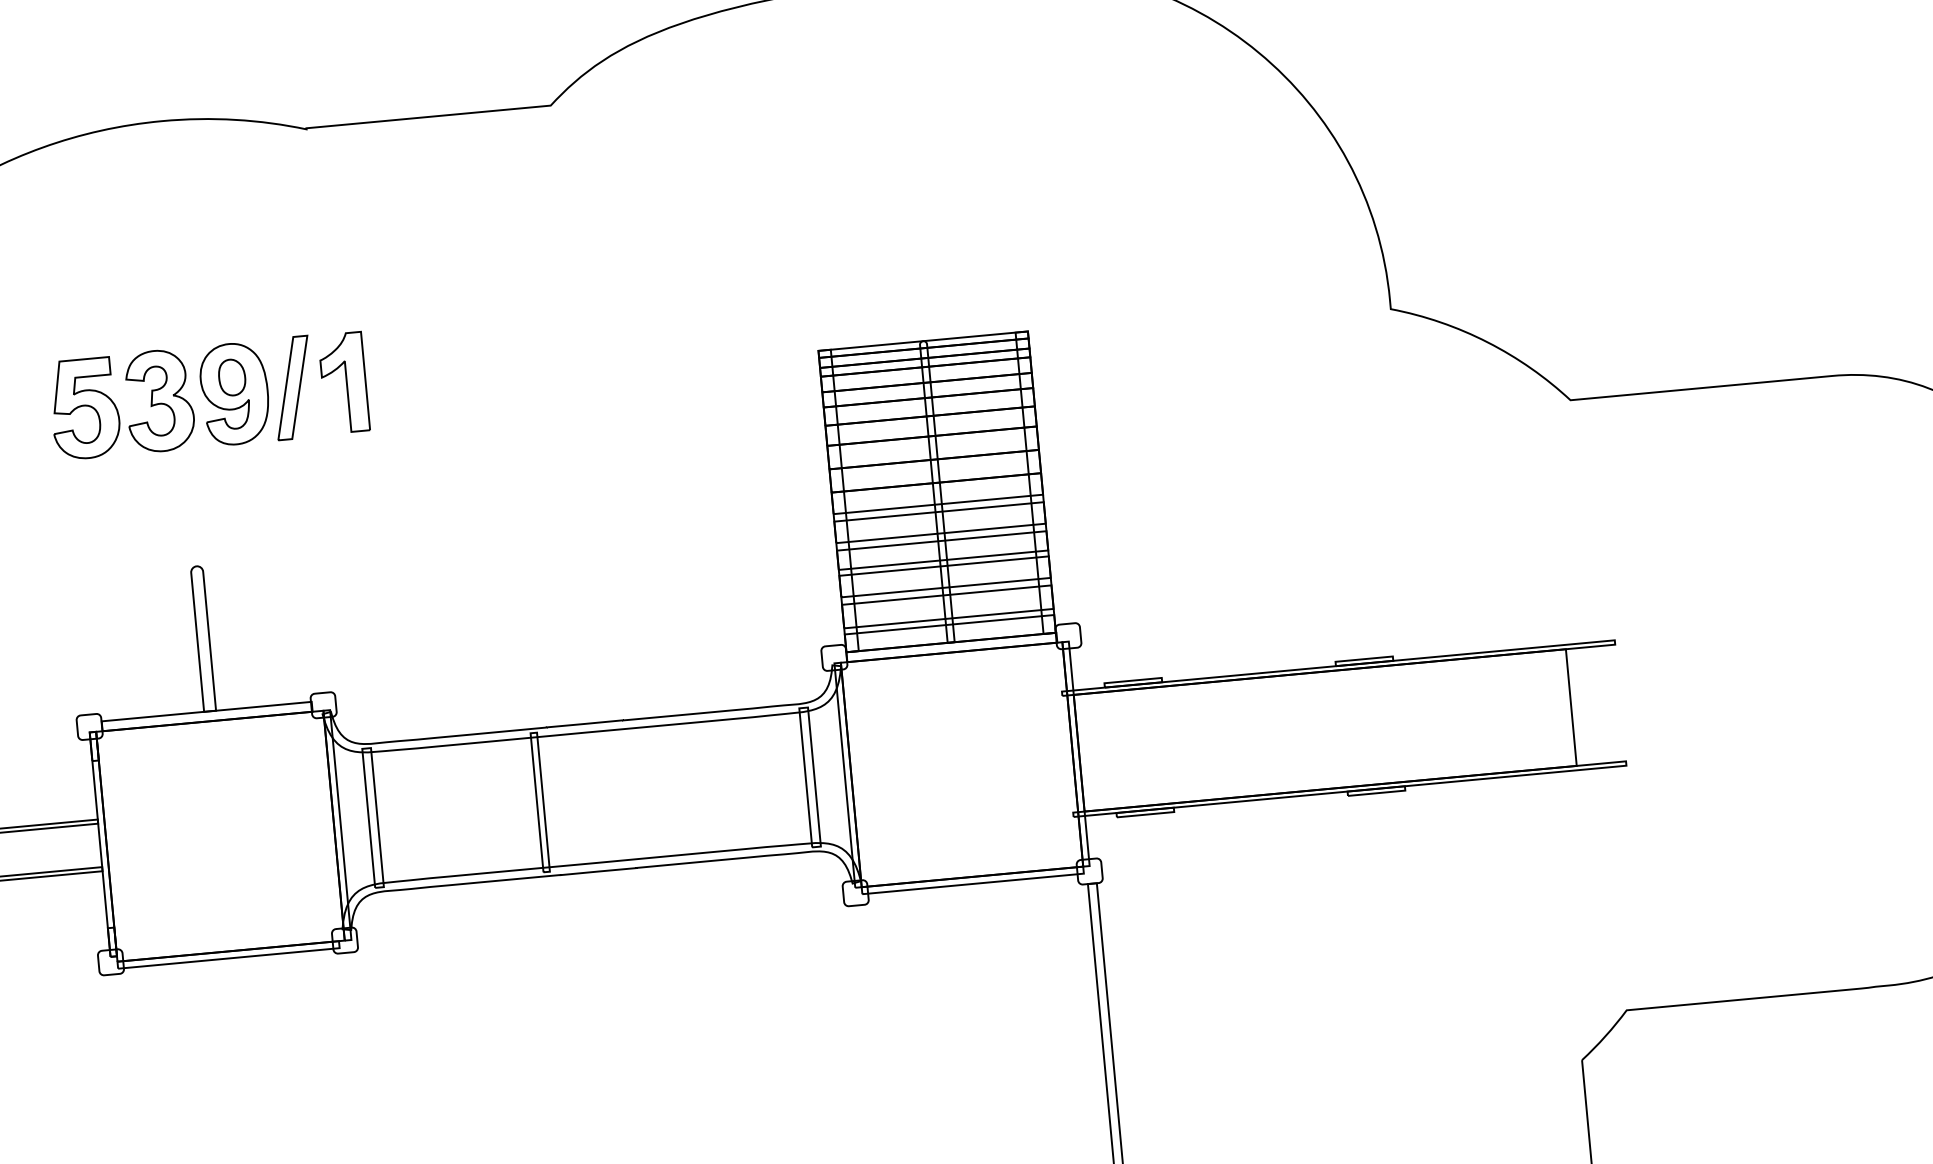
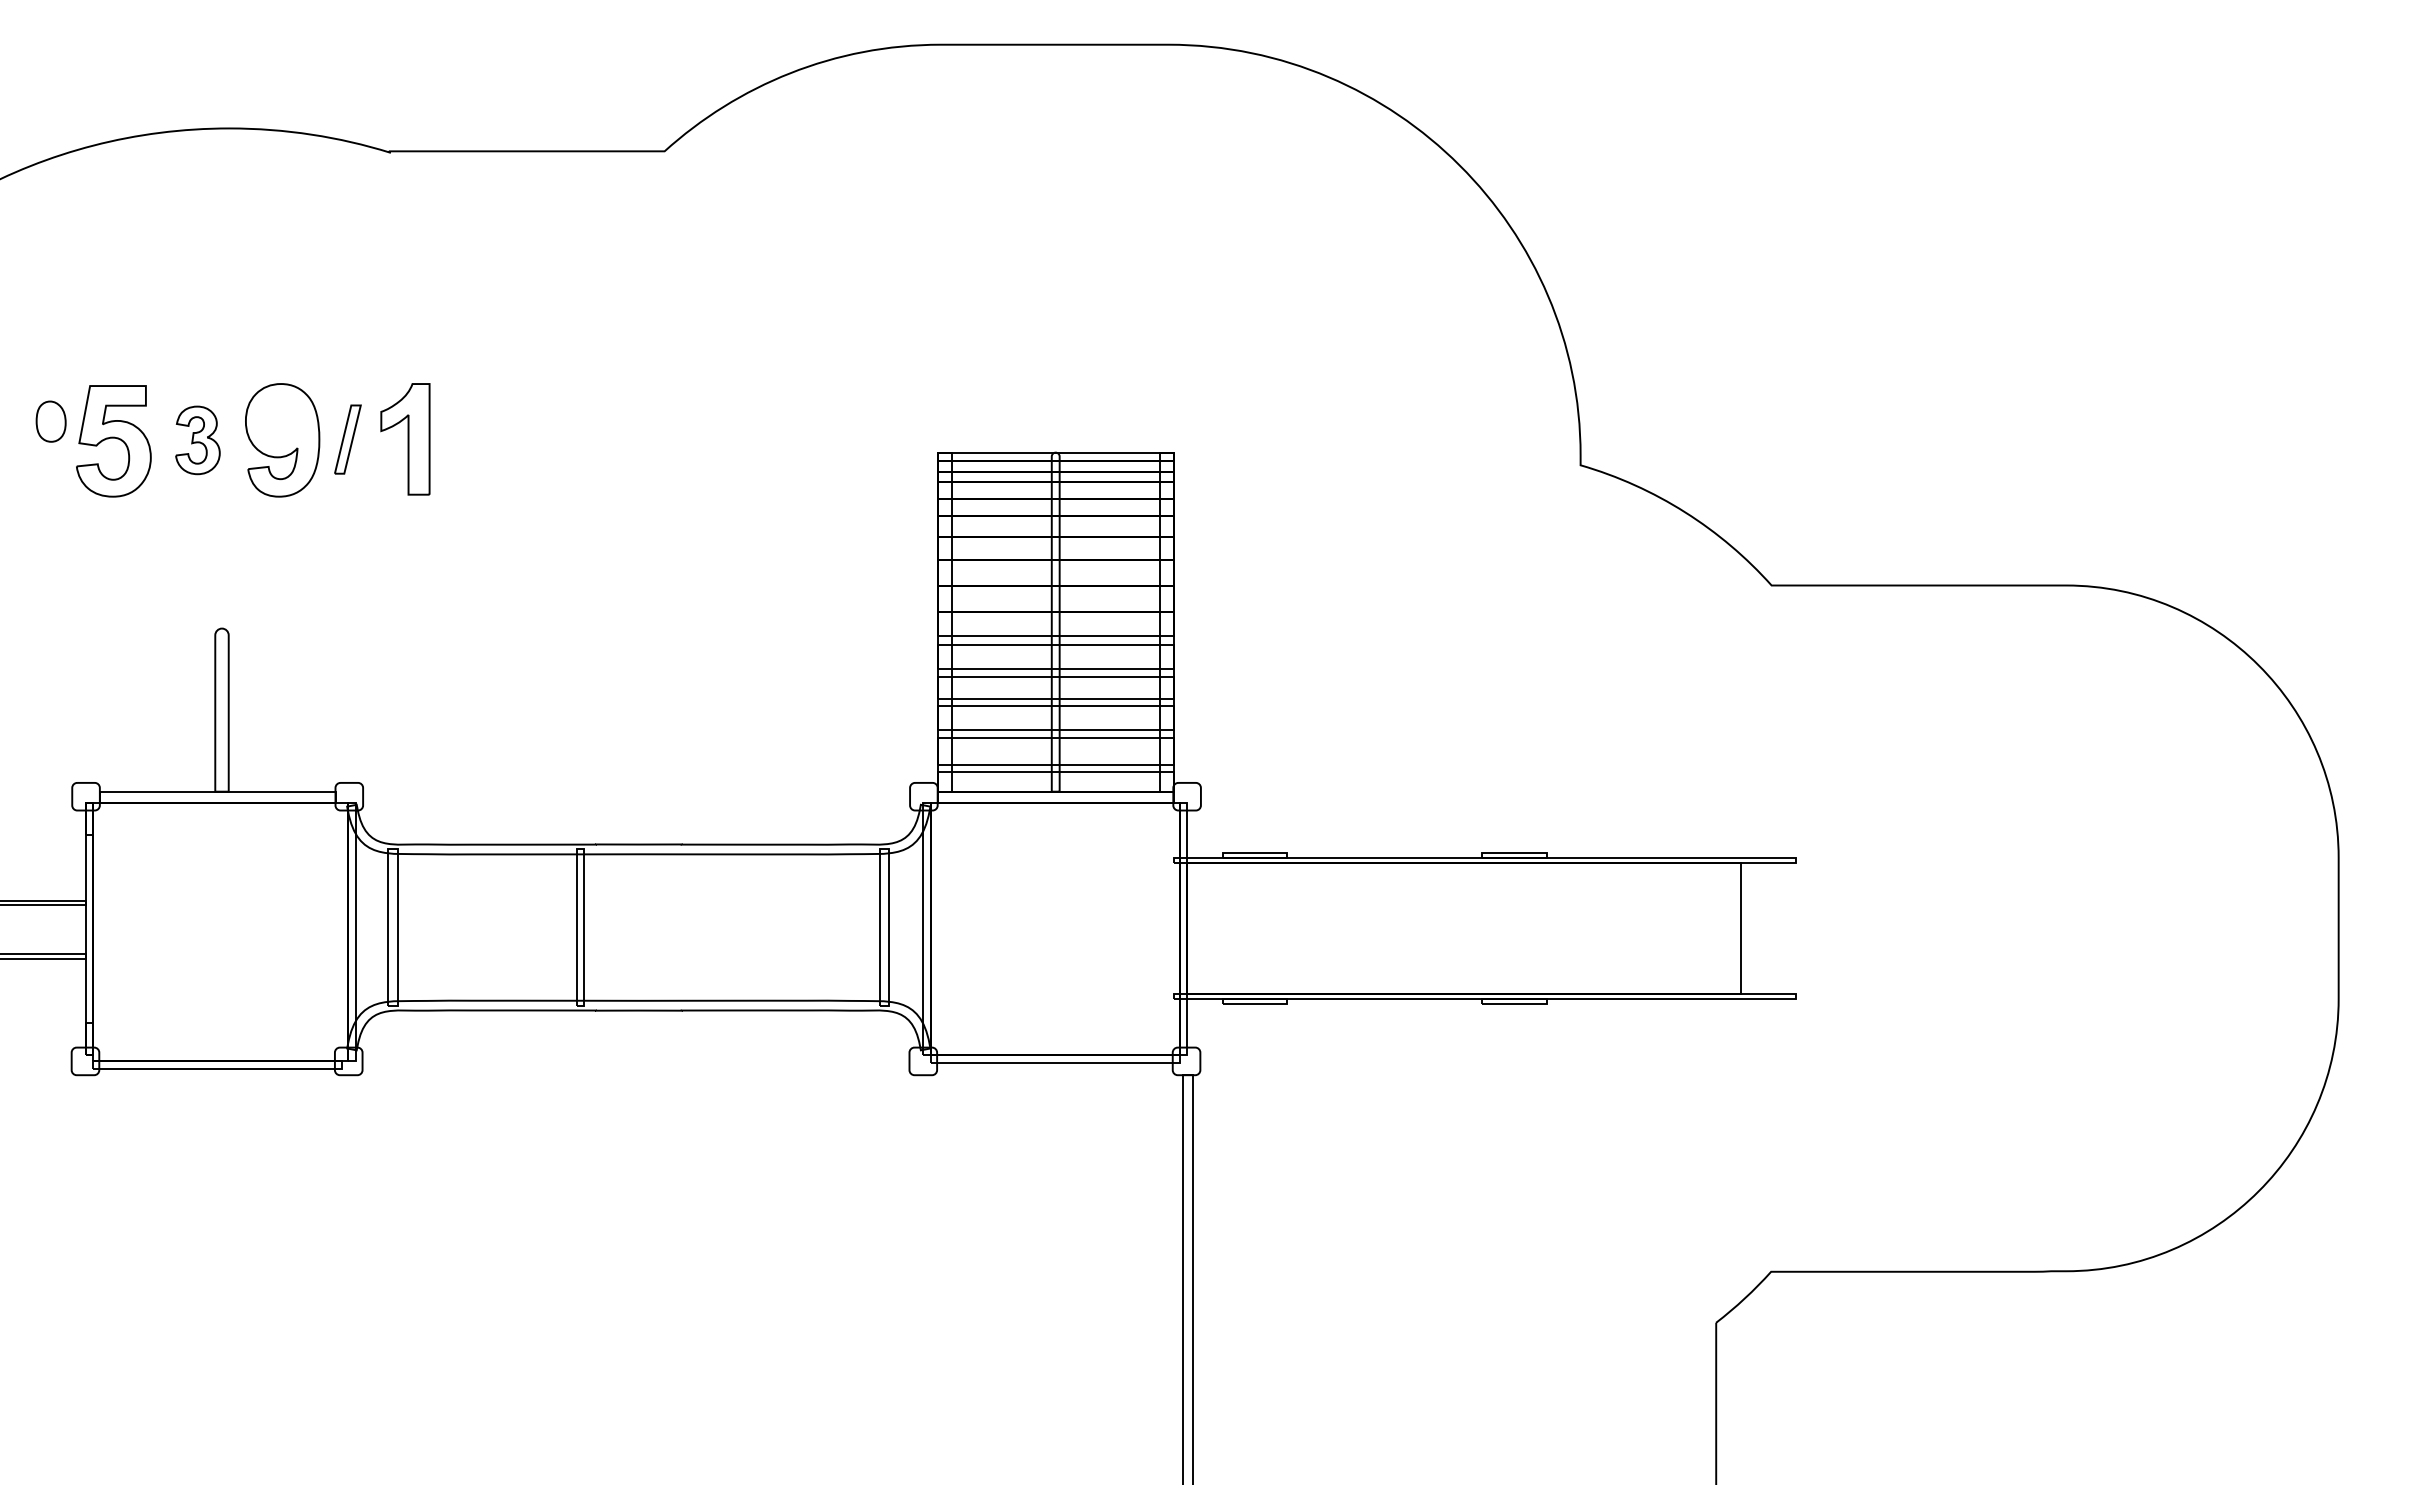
part: (231, 377) -> (50, 421), moved
part: (292, 387) -> (347, 439), size x0.6
part: (159, 401) -> (197, 440), size x0.6

